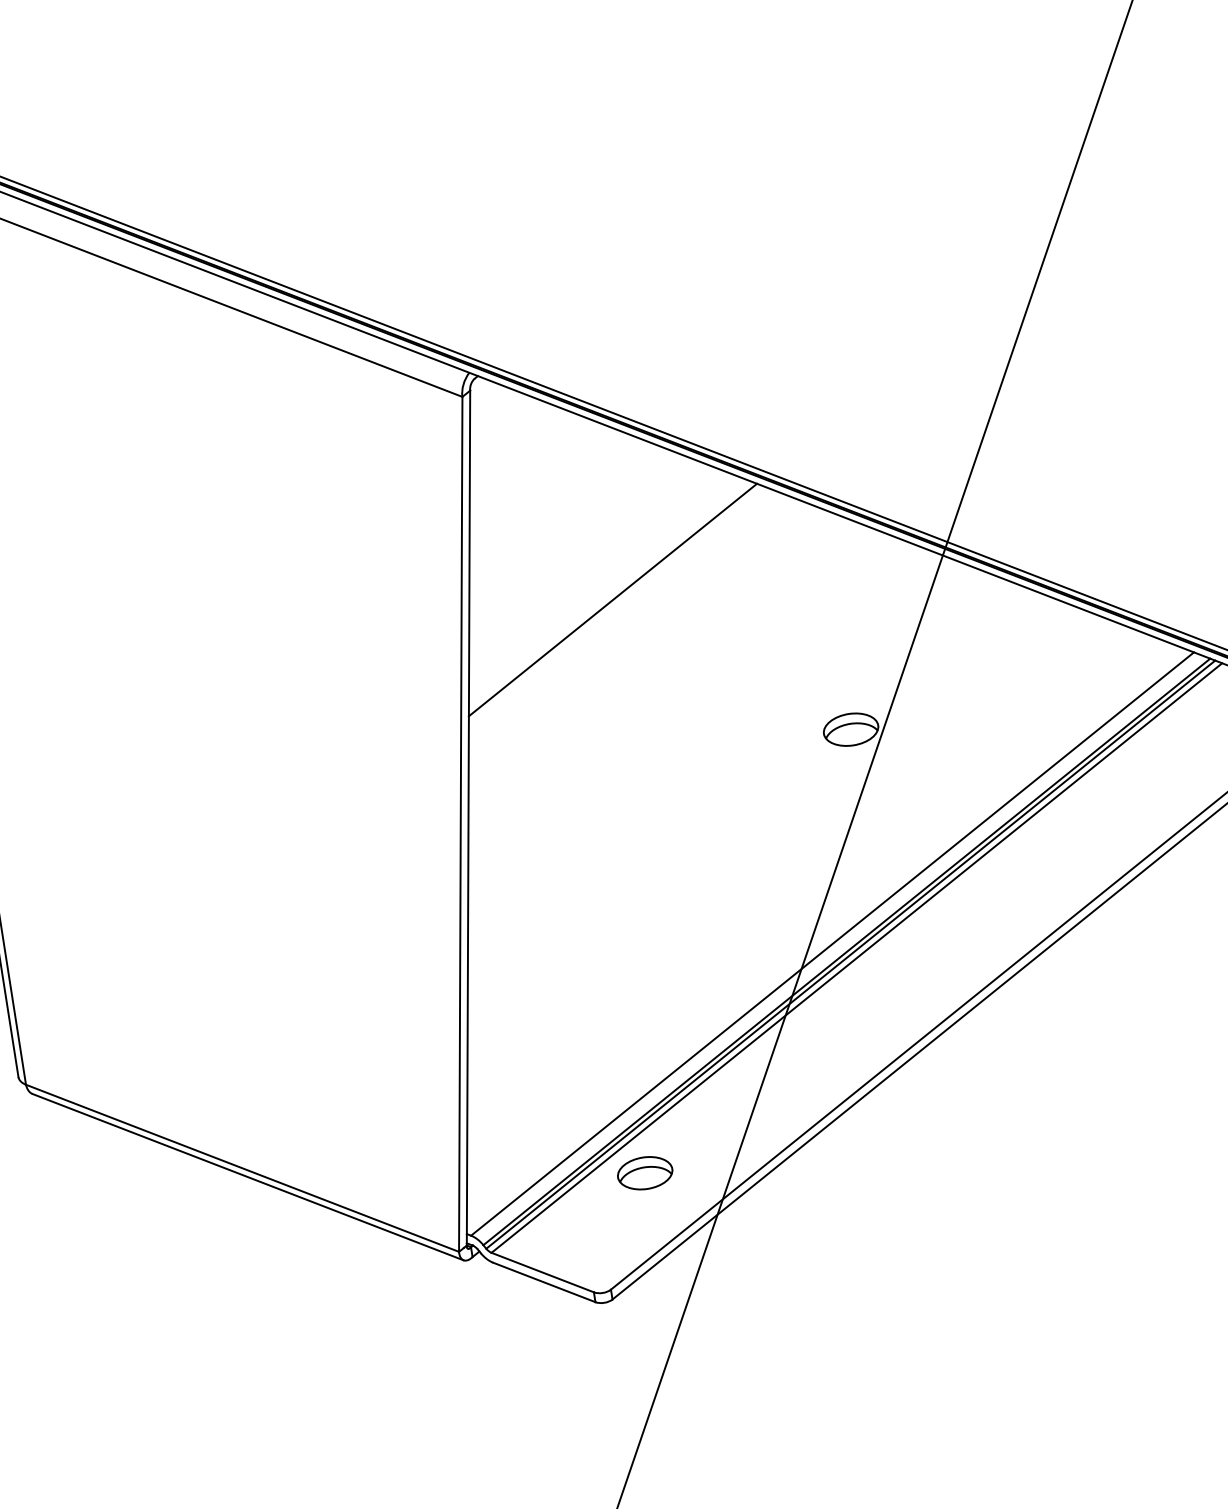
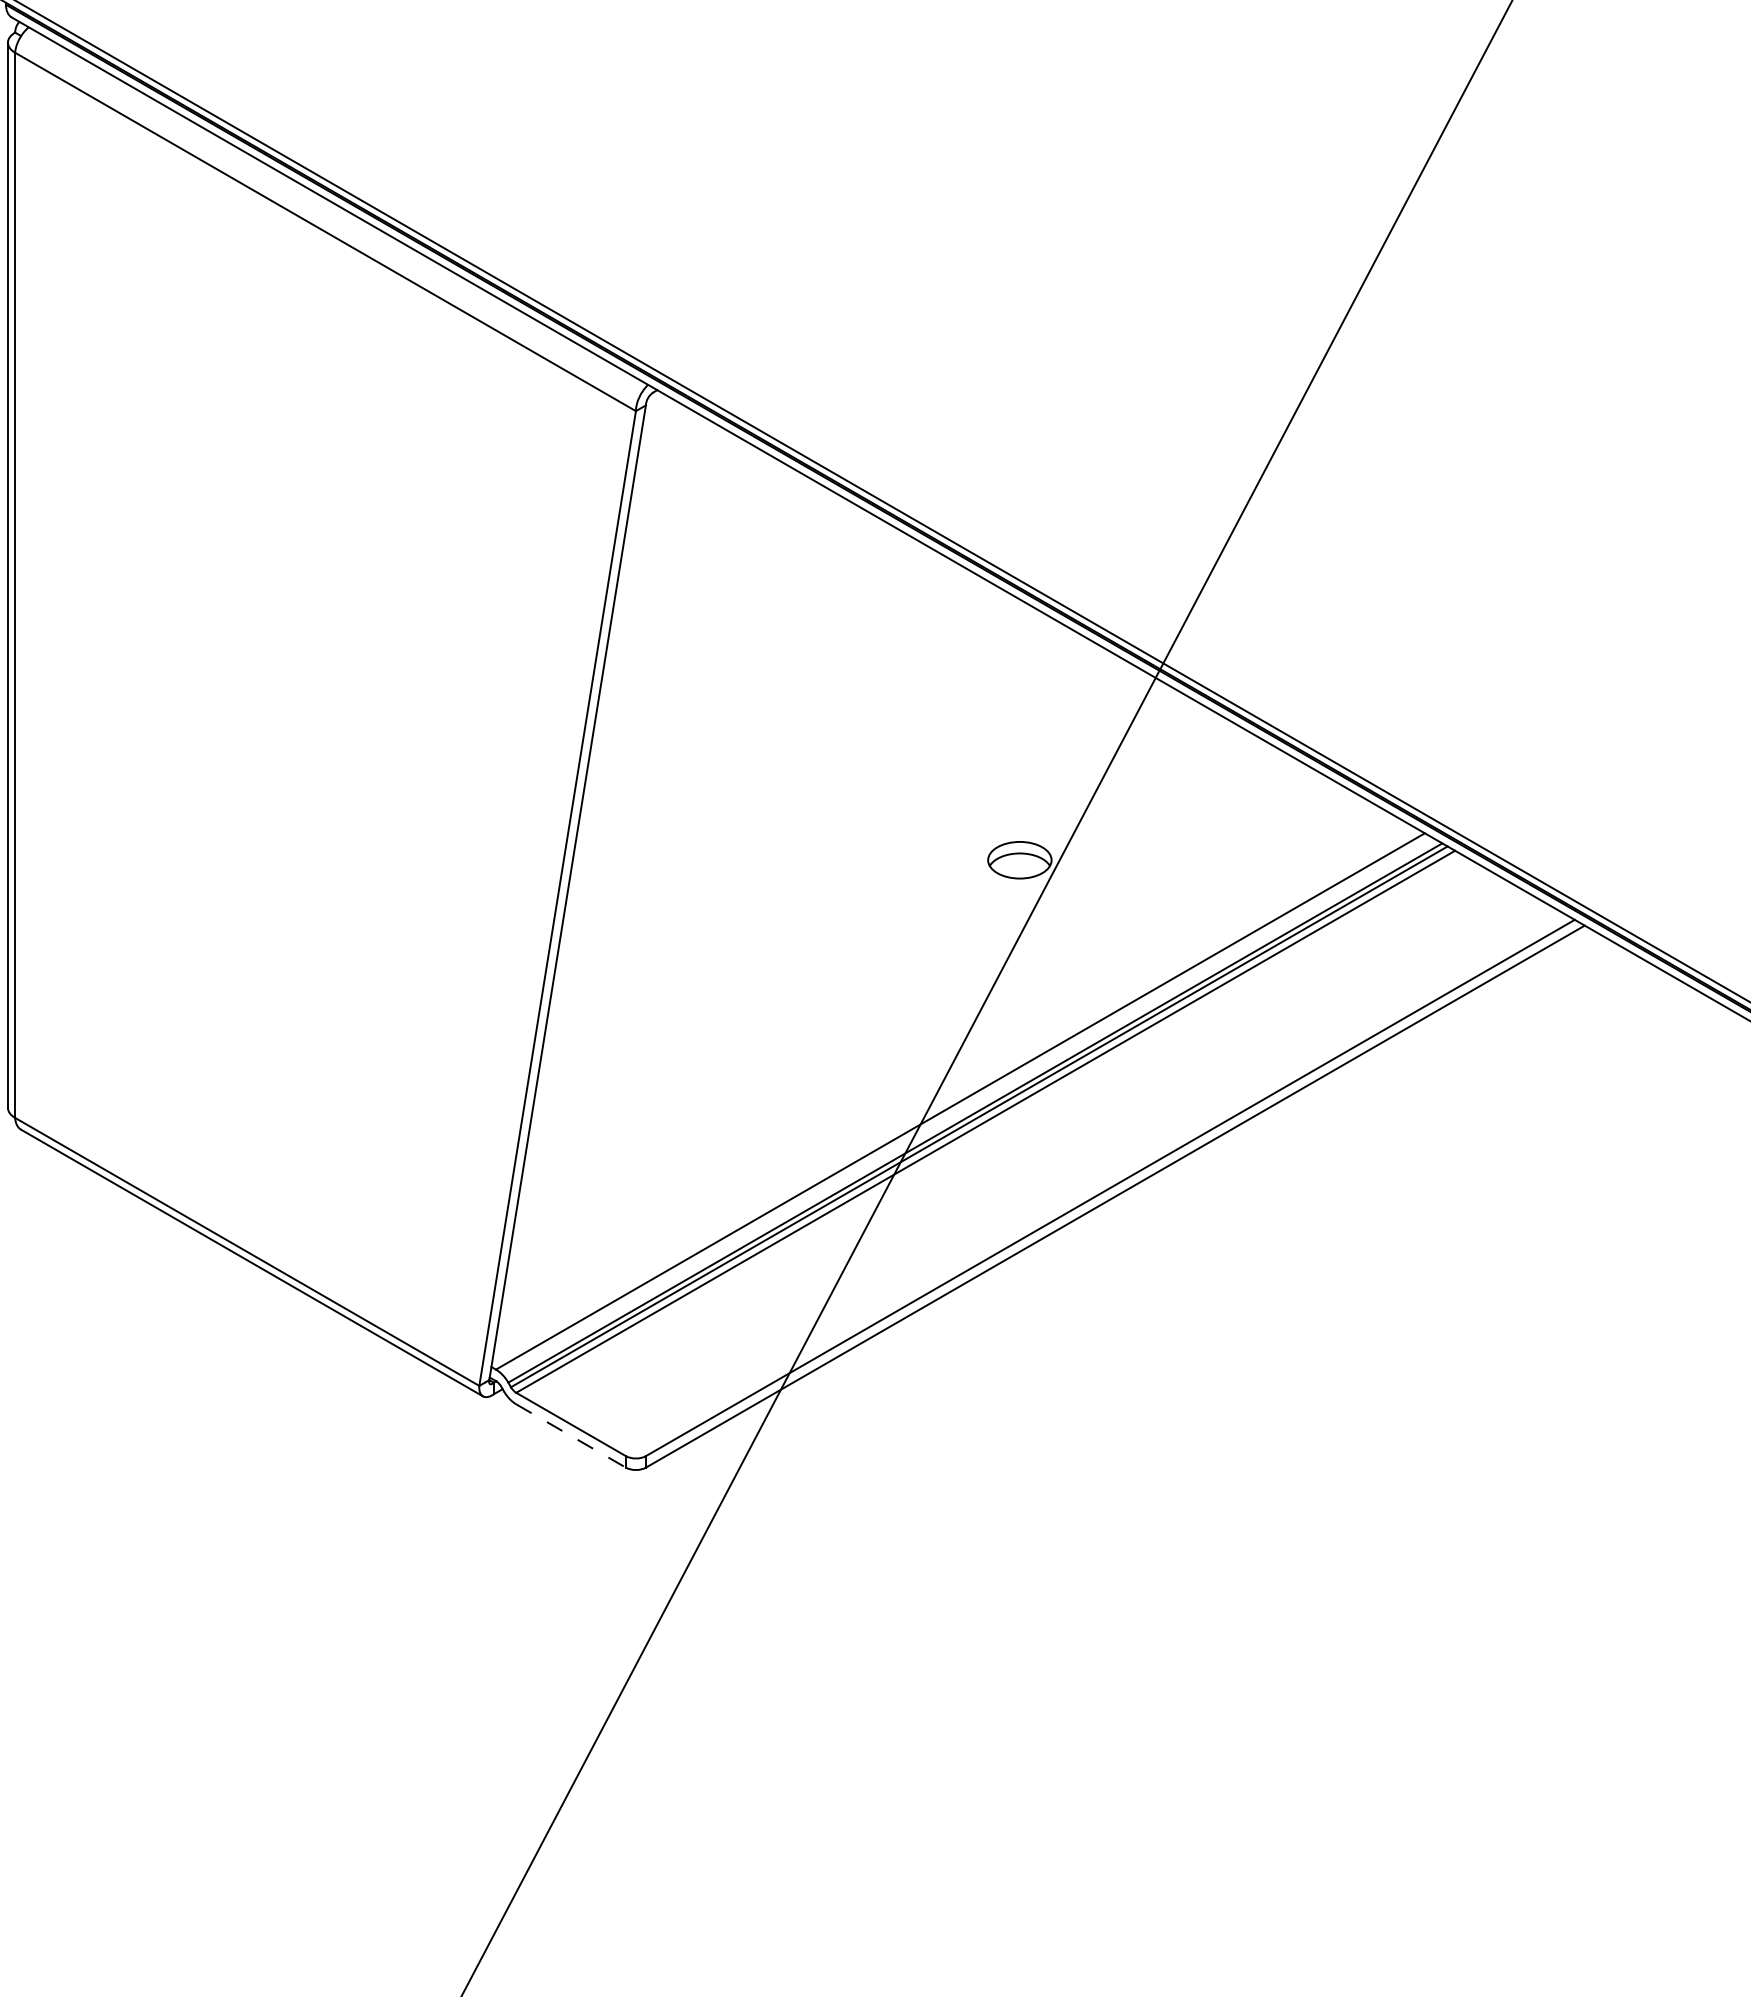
line: (613, 599) -> (771, 669), removed
part: (644, 1173) -> (705, 1329), removed
line: (544, 1282) -> (571, 1436), solid -> dashed

